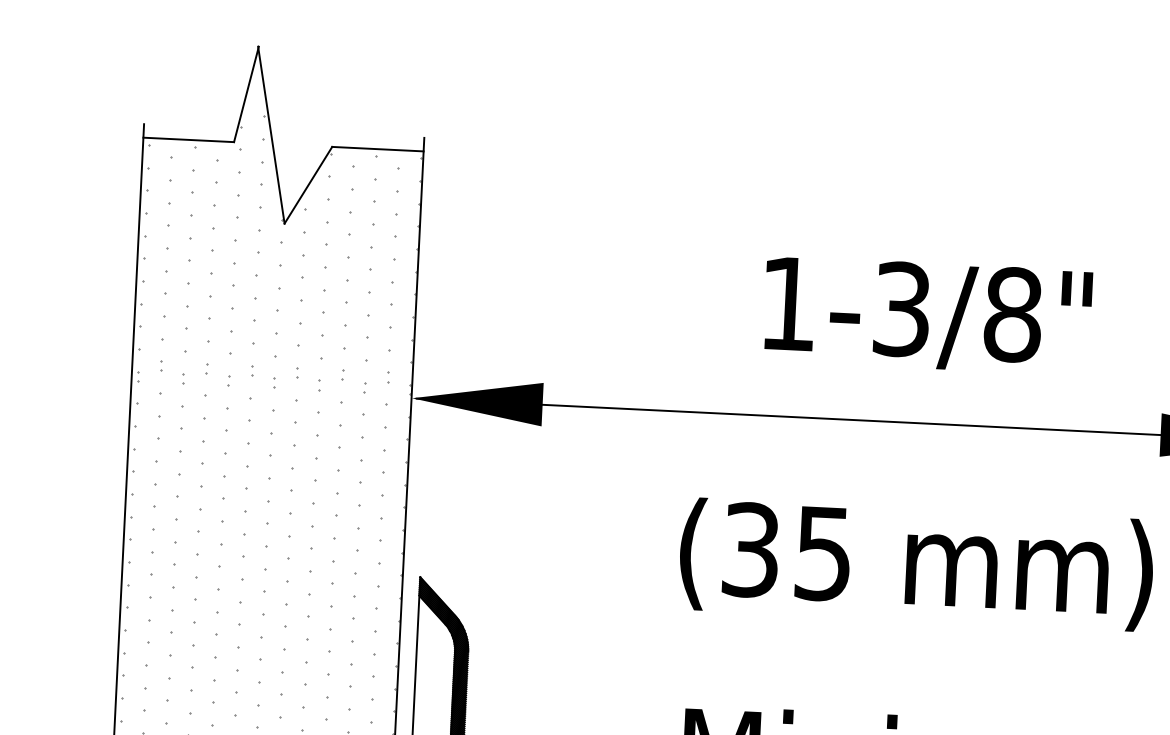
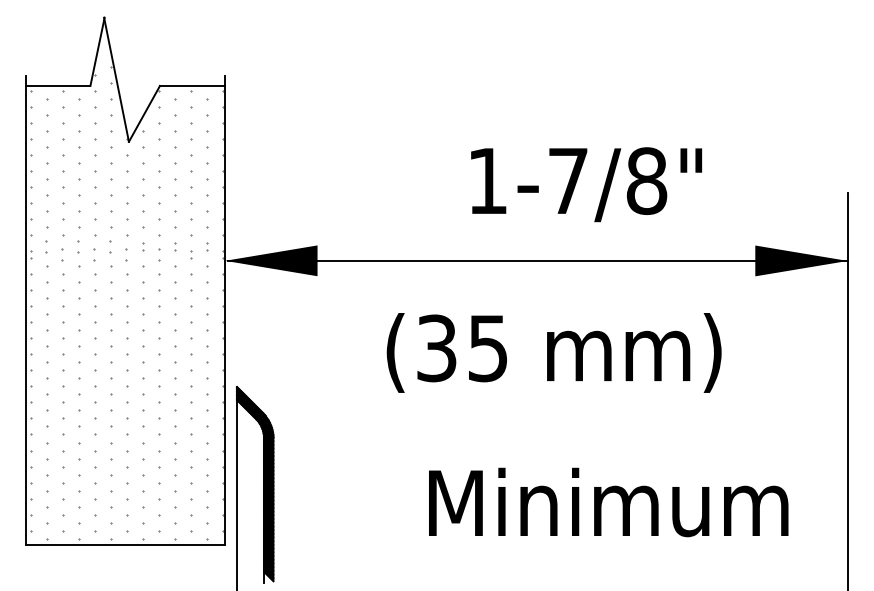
text: (902, 309) -> (568, 181), 1-3/8" -> 1-7/8"
part: (162, 365) -> (47, 246), size x1.6
part: (207, 367) -> (79, 246), size x1.6
part: (252, 370) -> (111, 246), size x1.6
part: (184, 378) -> (63, 254), size x1.6
part: (229, 380) -> (95, 254), size x1.6
part: (274, 382) -> (127, 254), size x1.6
part: (319, 384) -> (159, 254), size x1.6
text: (915, 563) -> (553, 352), moved

